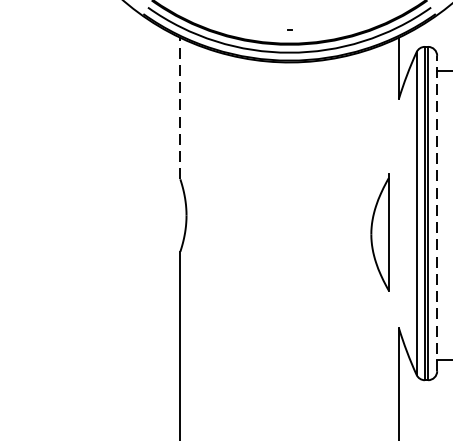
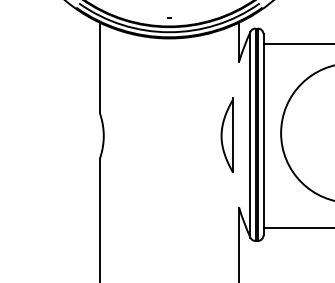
line: (179, 108) -> (99, 67), dashed -> solid
line: (437, 213) -> (263, 134), dashed -> solid
part: (379, 231) -> (226, 134), moved

